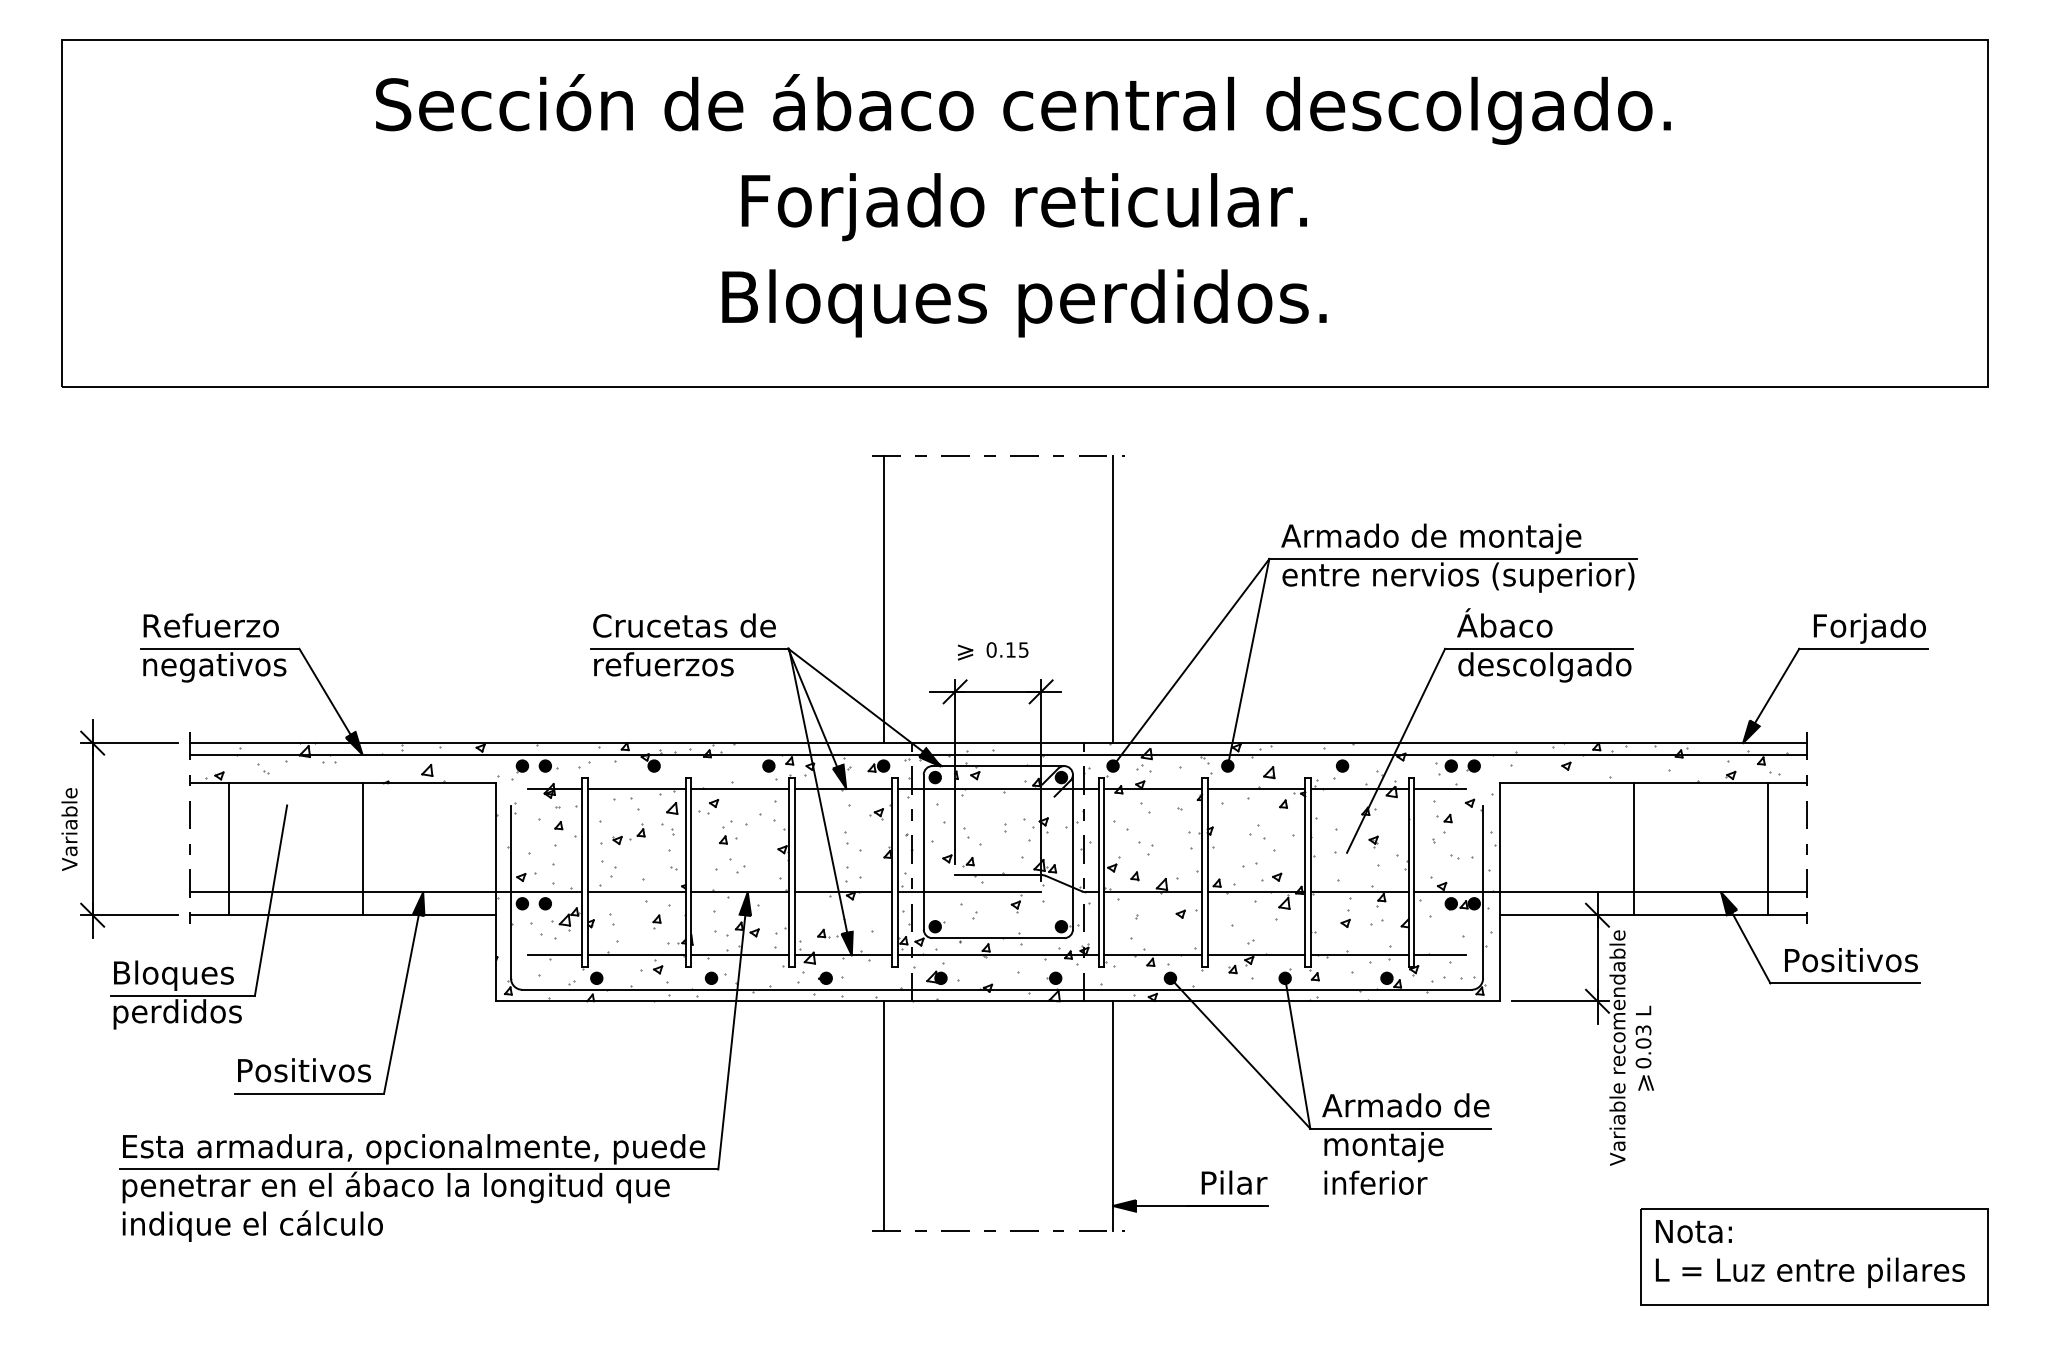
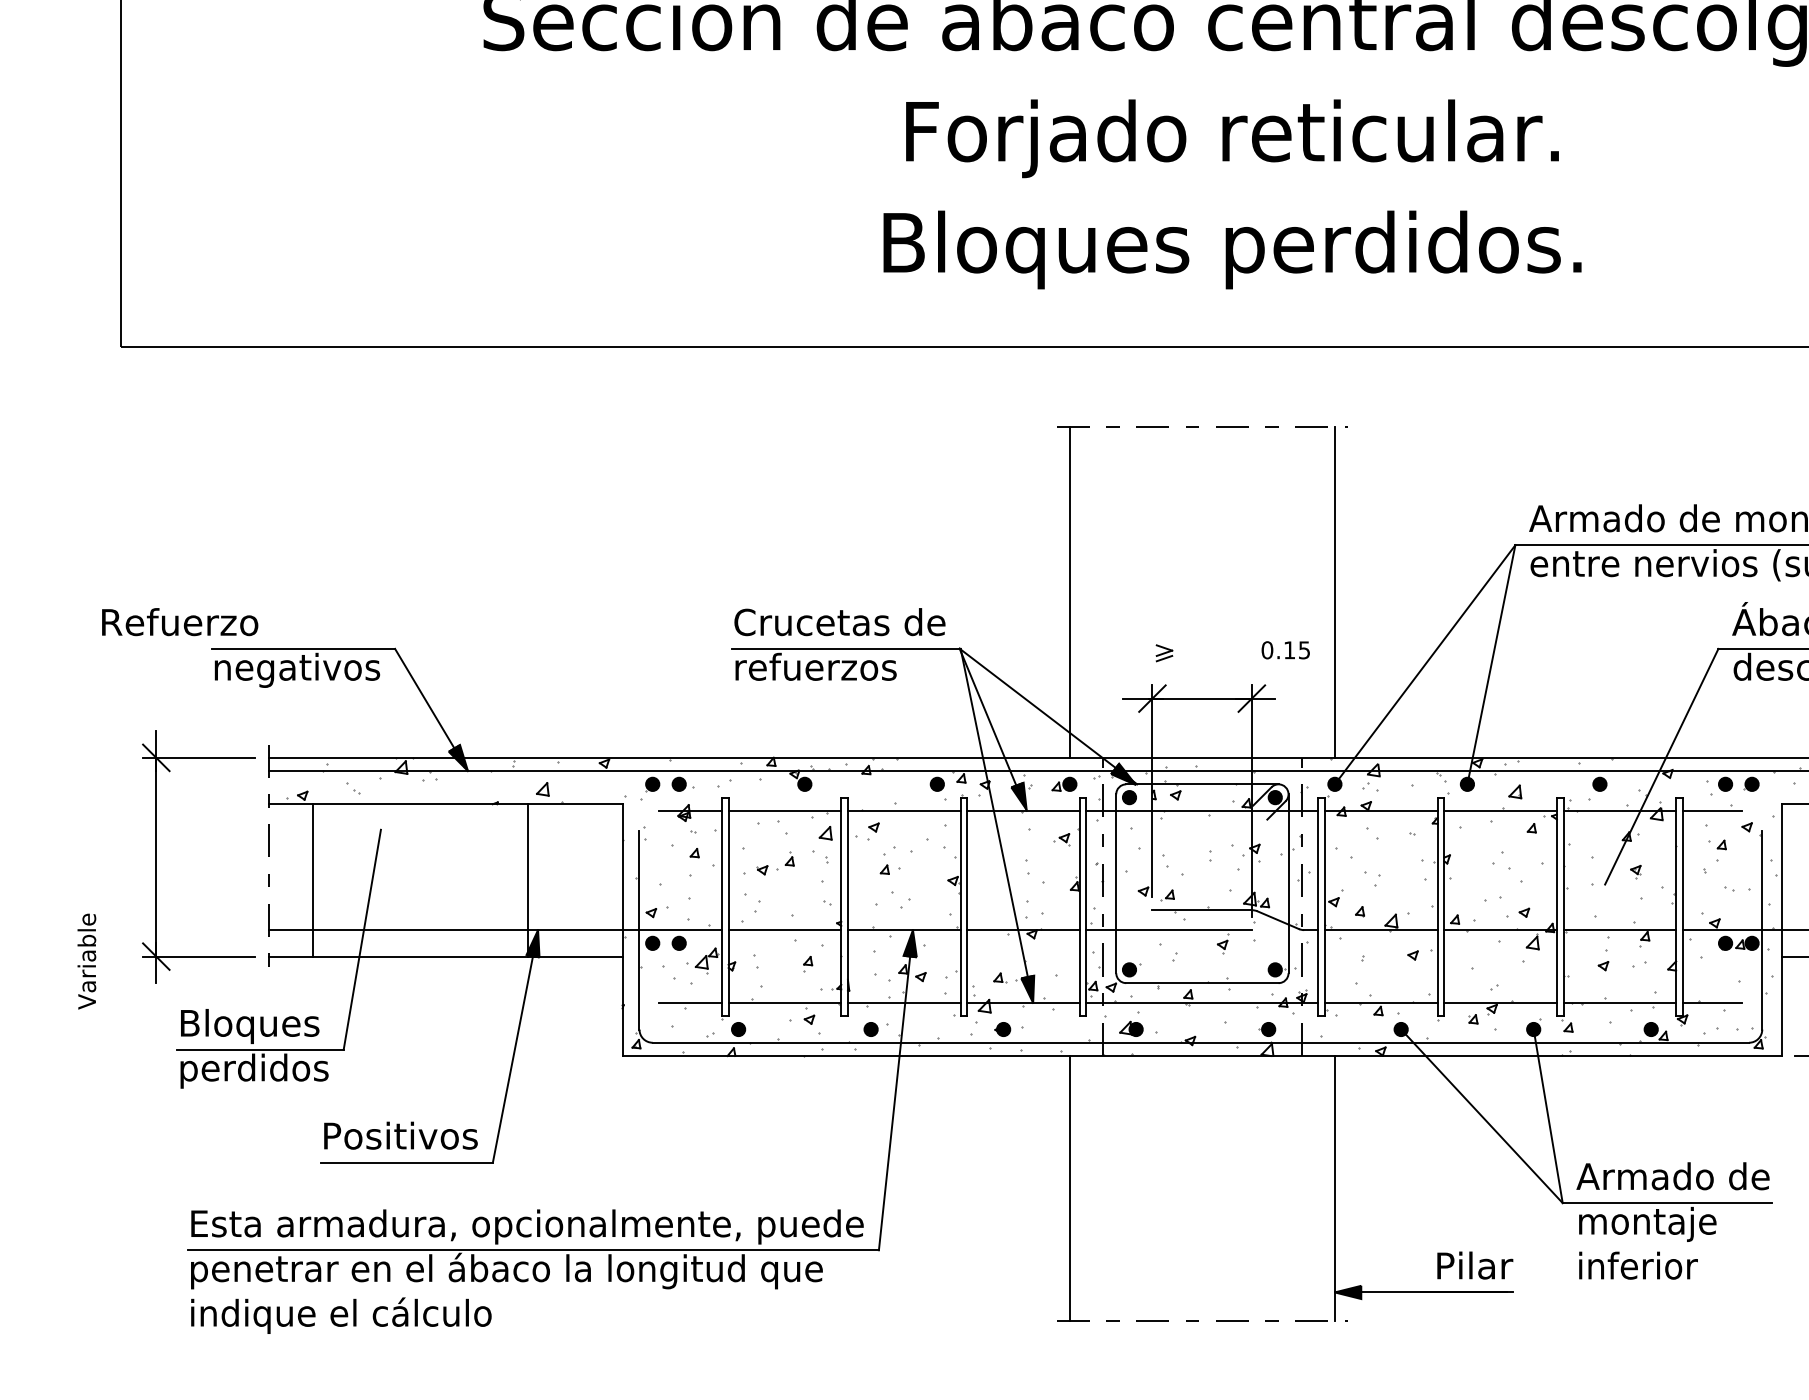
text: (210, 625) -> (179, 621), moved
text: (1007, 649) -> (1285, 649), moved
text: (69, 829) -> (86, 961), moved
line: (362, 849) -> (528, 880), moved

